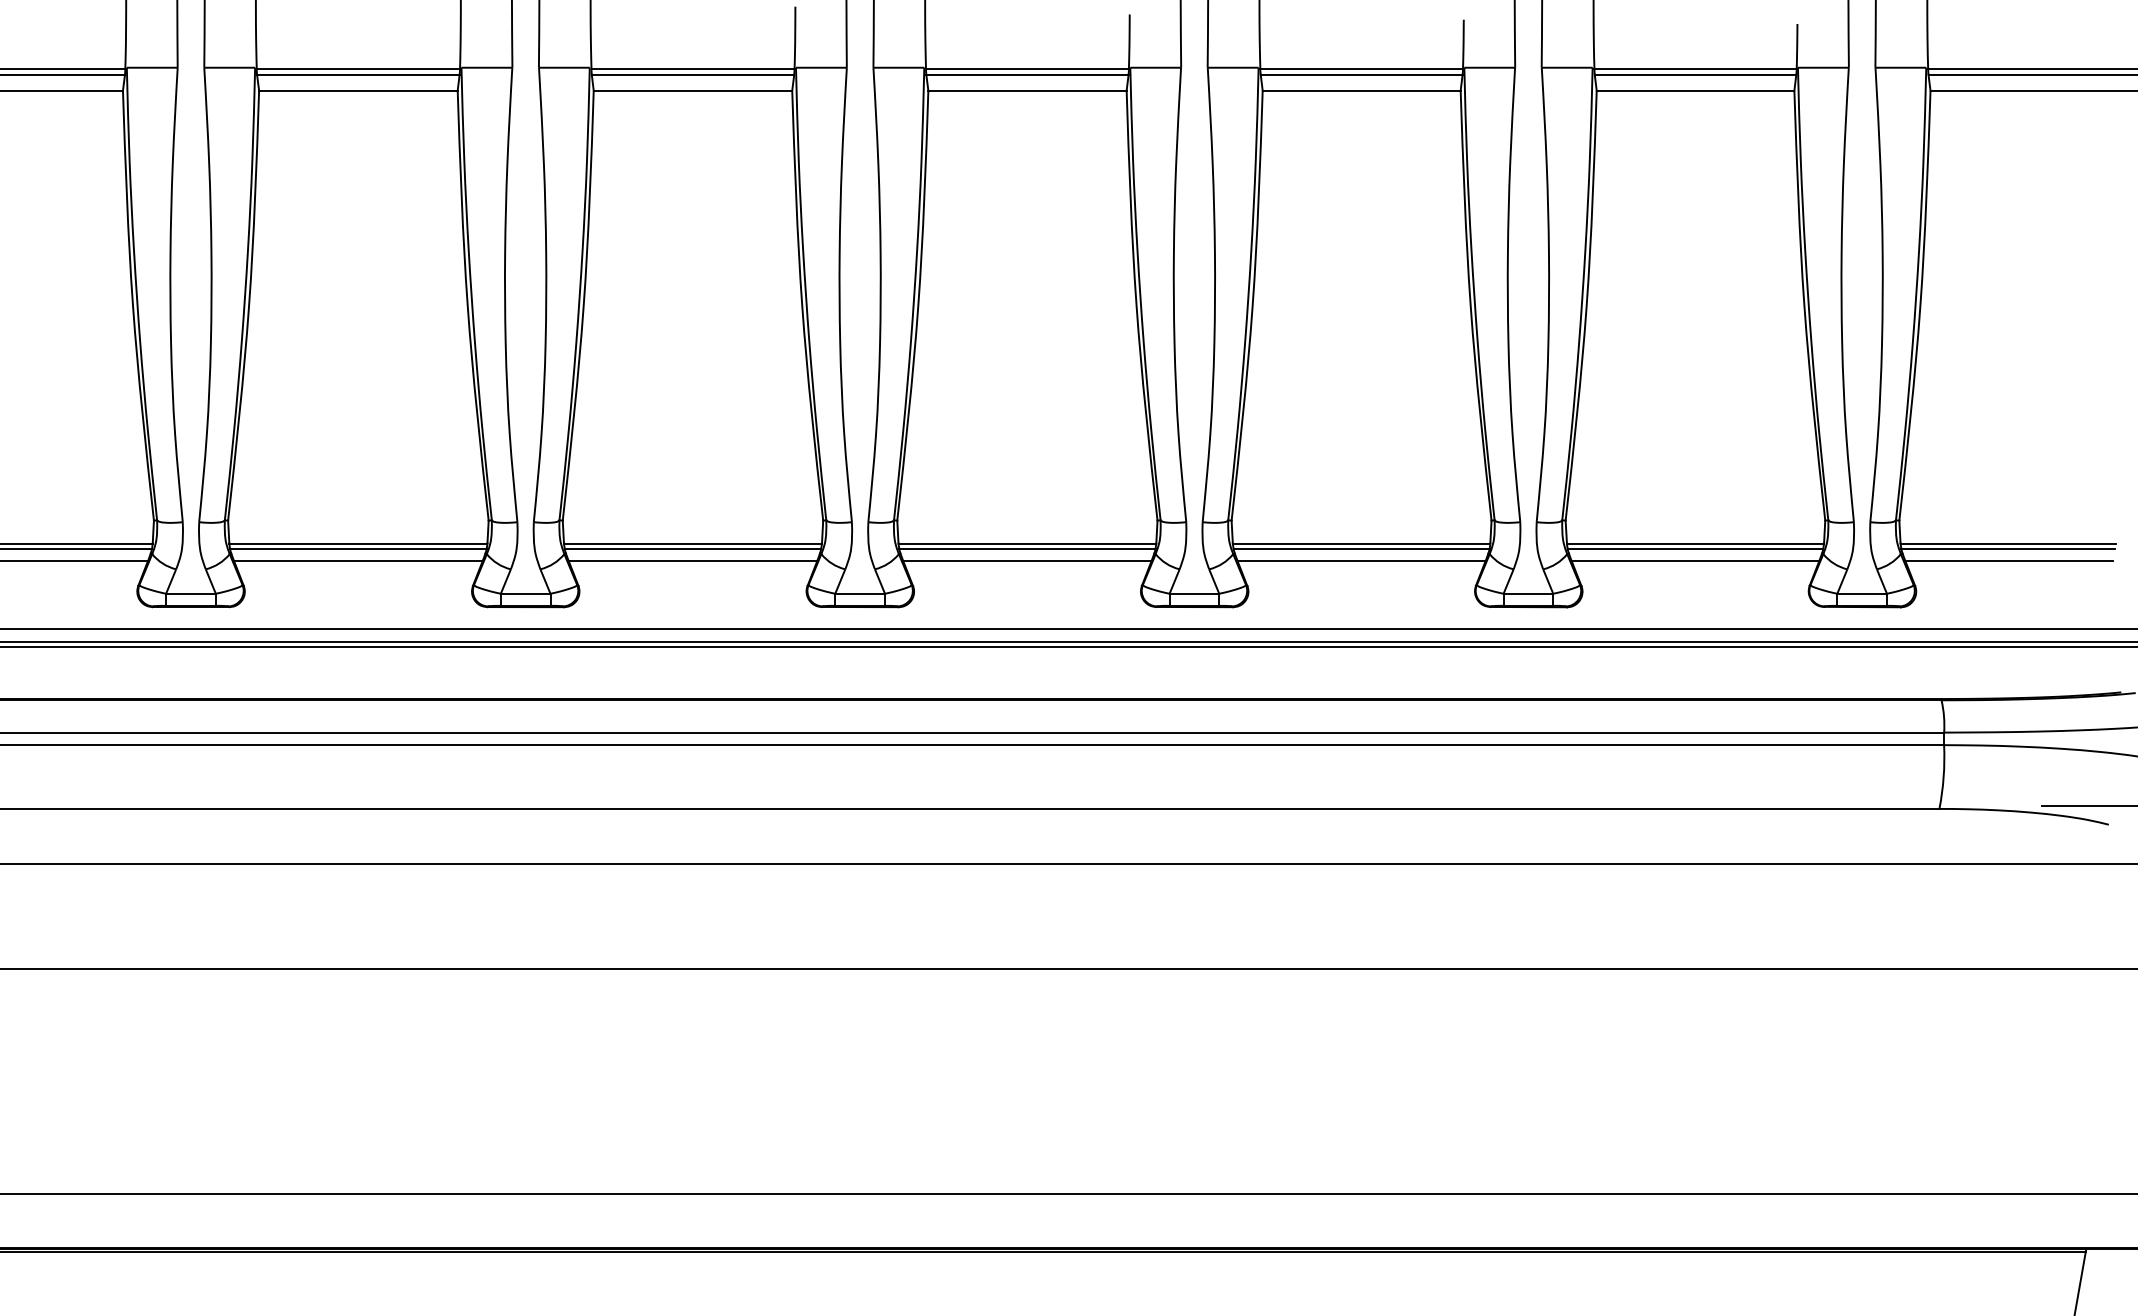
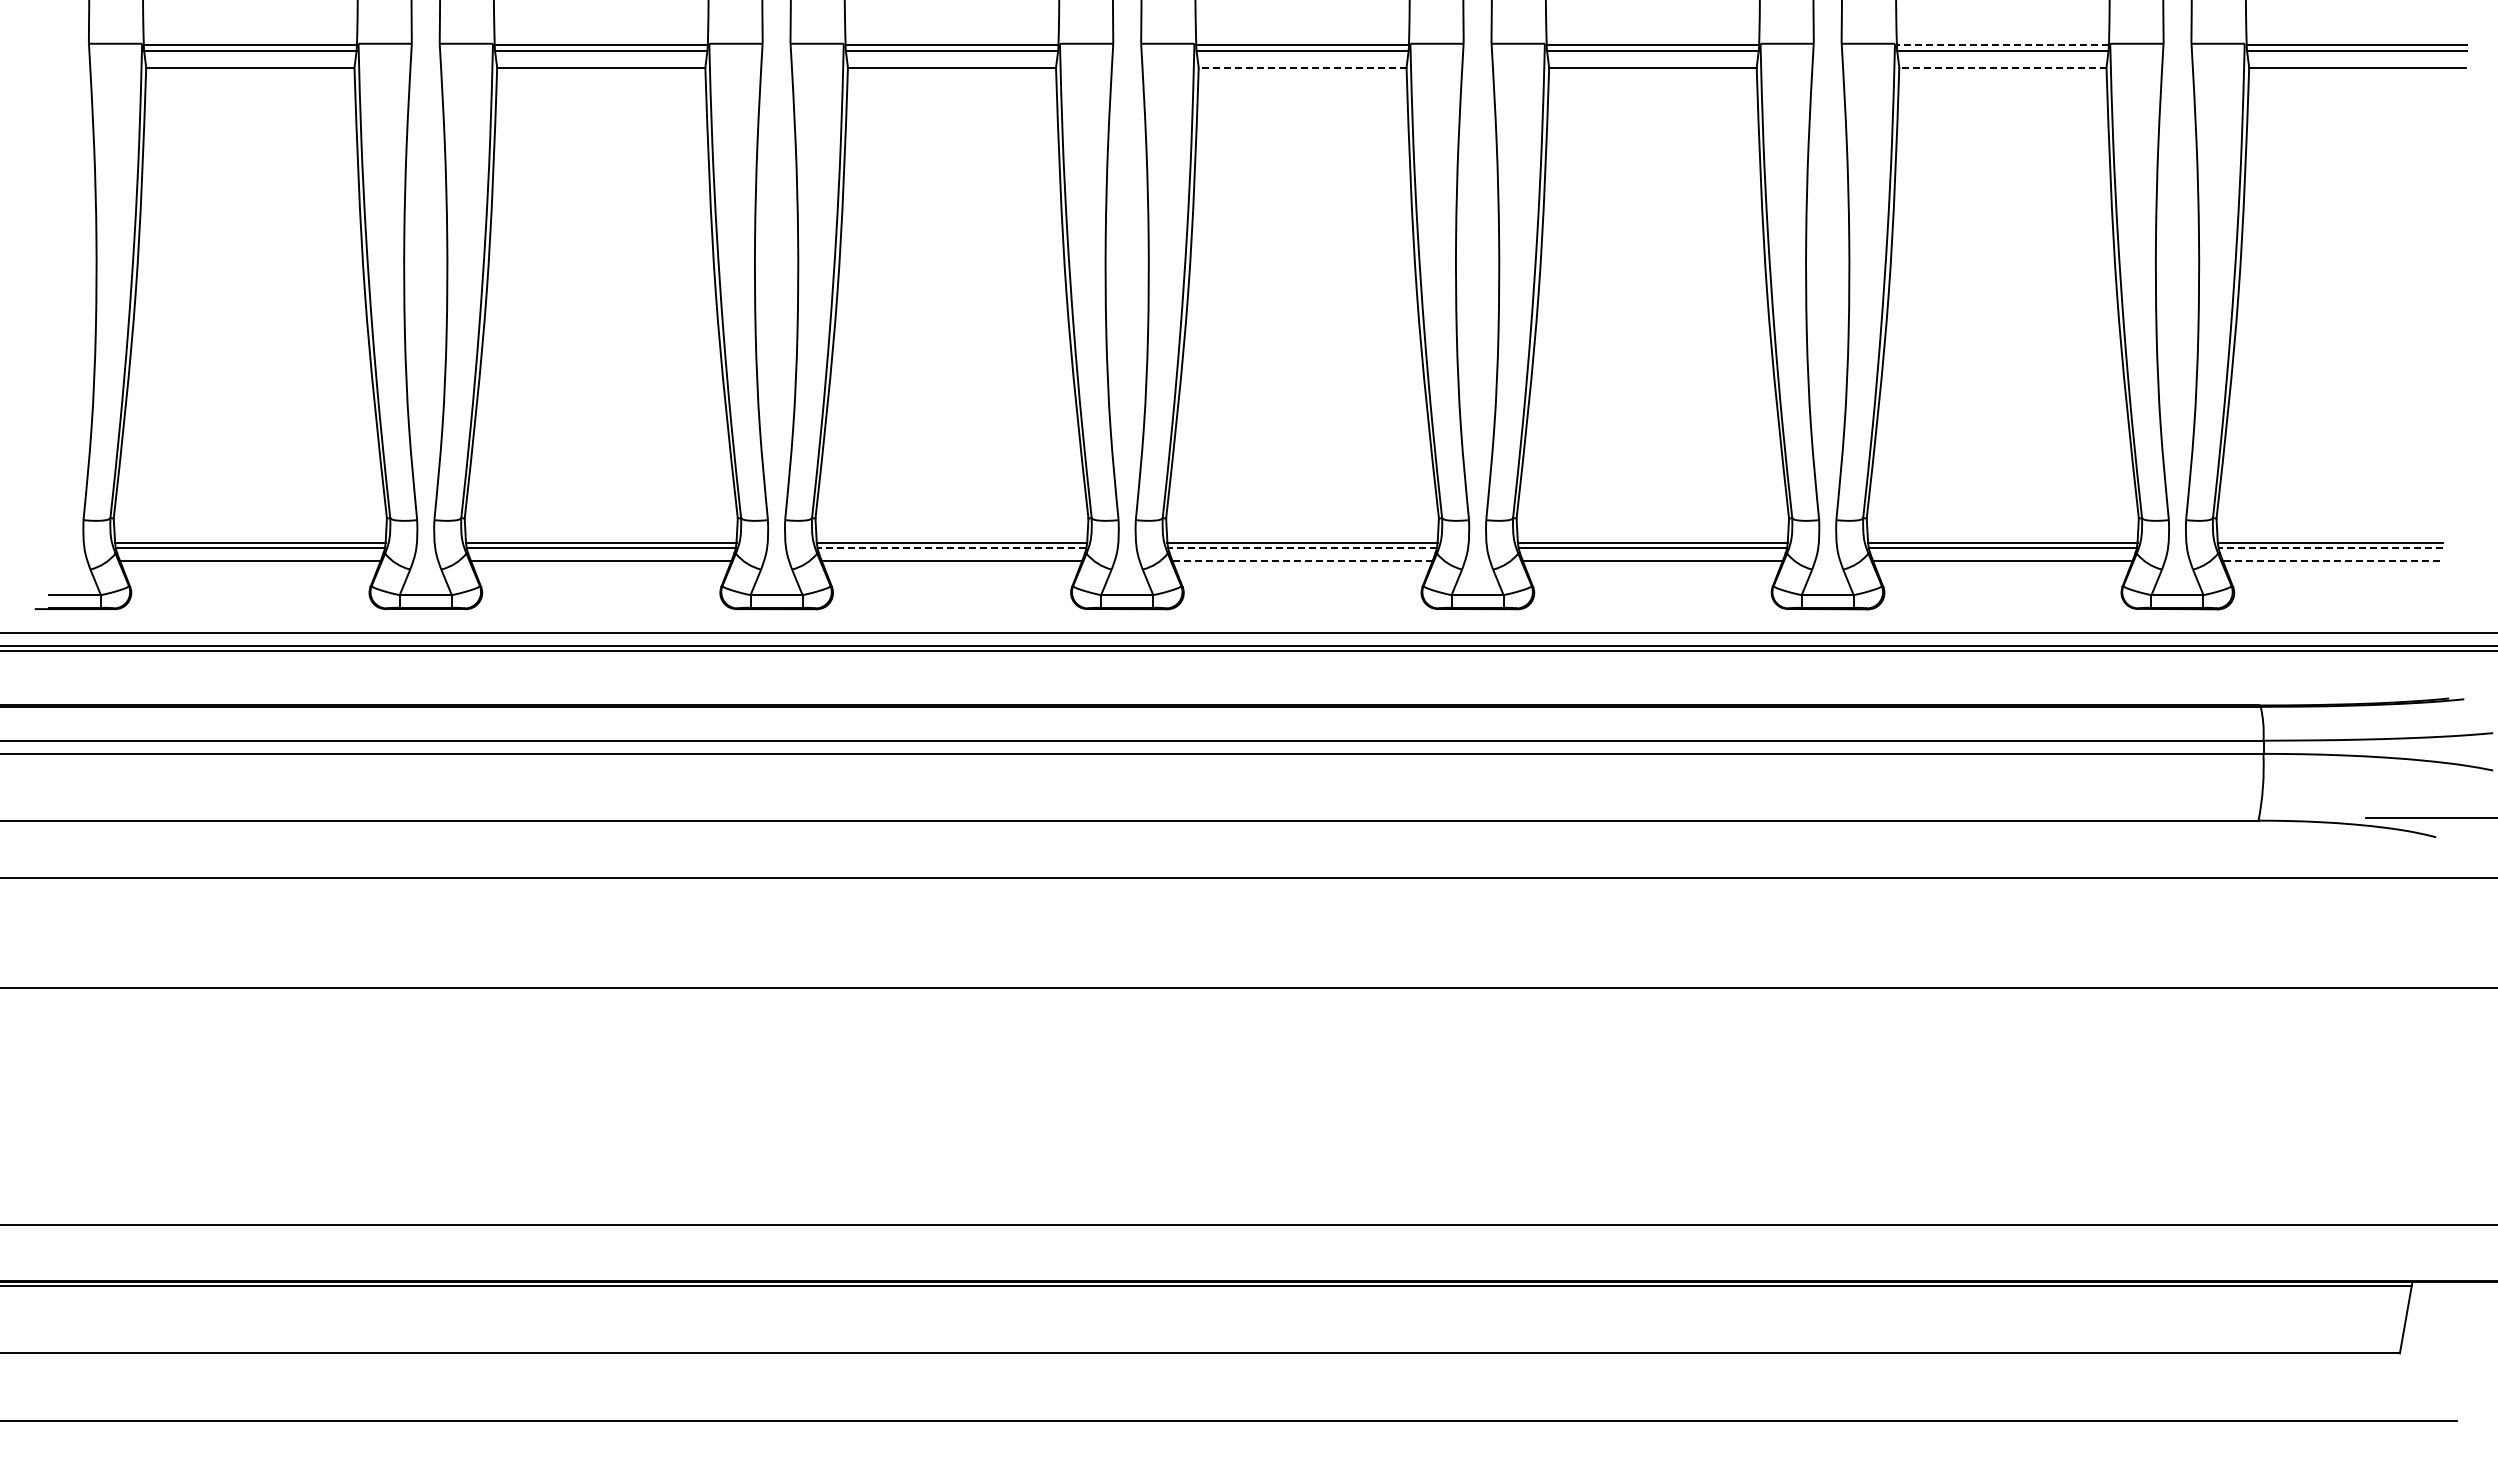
line: (1695, 69) -> (2002, 45), solid -> dashed
line: (1027, 90) -> (1302, 67), solid -> dashed
line: (1695, 90) -> (2002, 67), solid -> dashed
line: (692, 548) -> (951, 547), solid -> dashed
line: (1027, 548) -> (1302, 547), solid -> dashed
line: (2008, 548) -> (2330, 547), solid -> dashed
line: (1027, 561) -> (1302, 561), solid -> dashed
line: (2009, 561) -> (2331, 561), solid -> dashed

